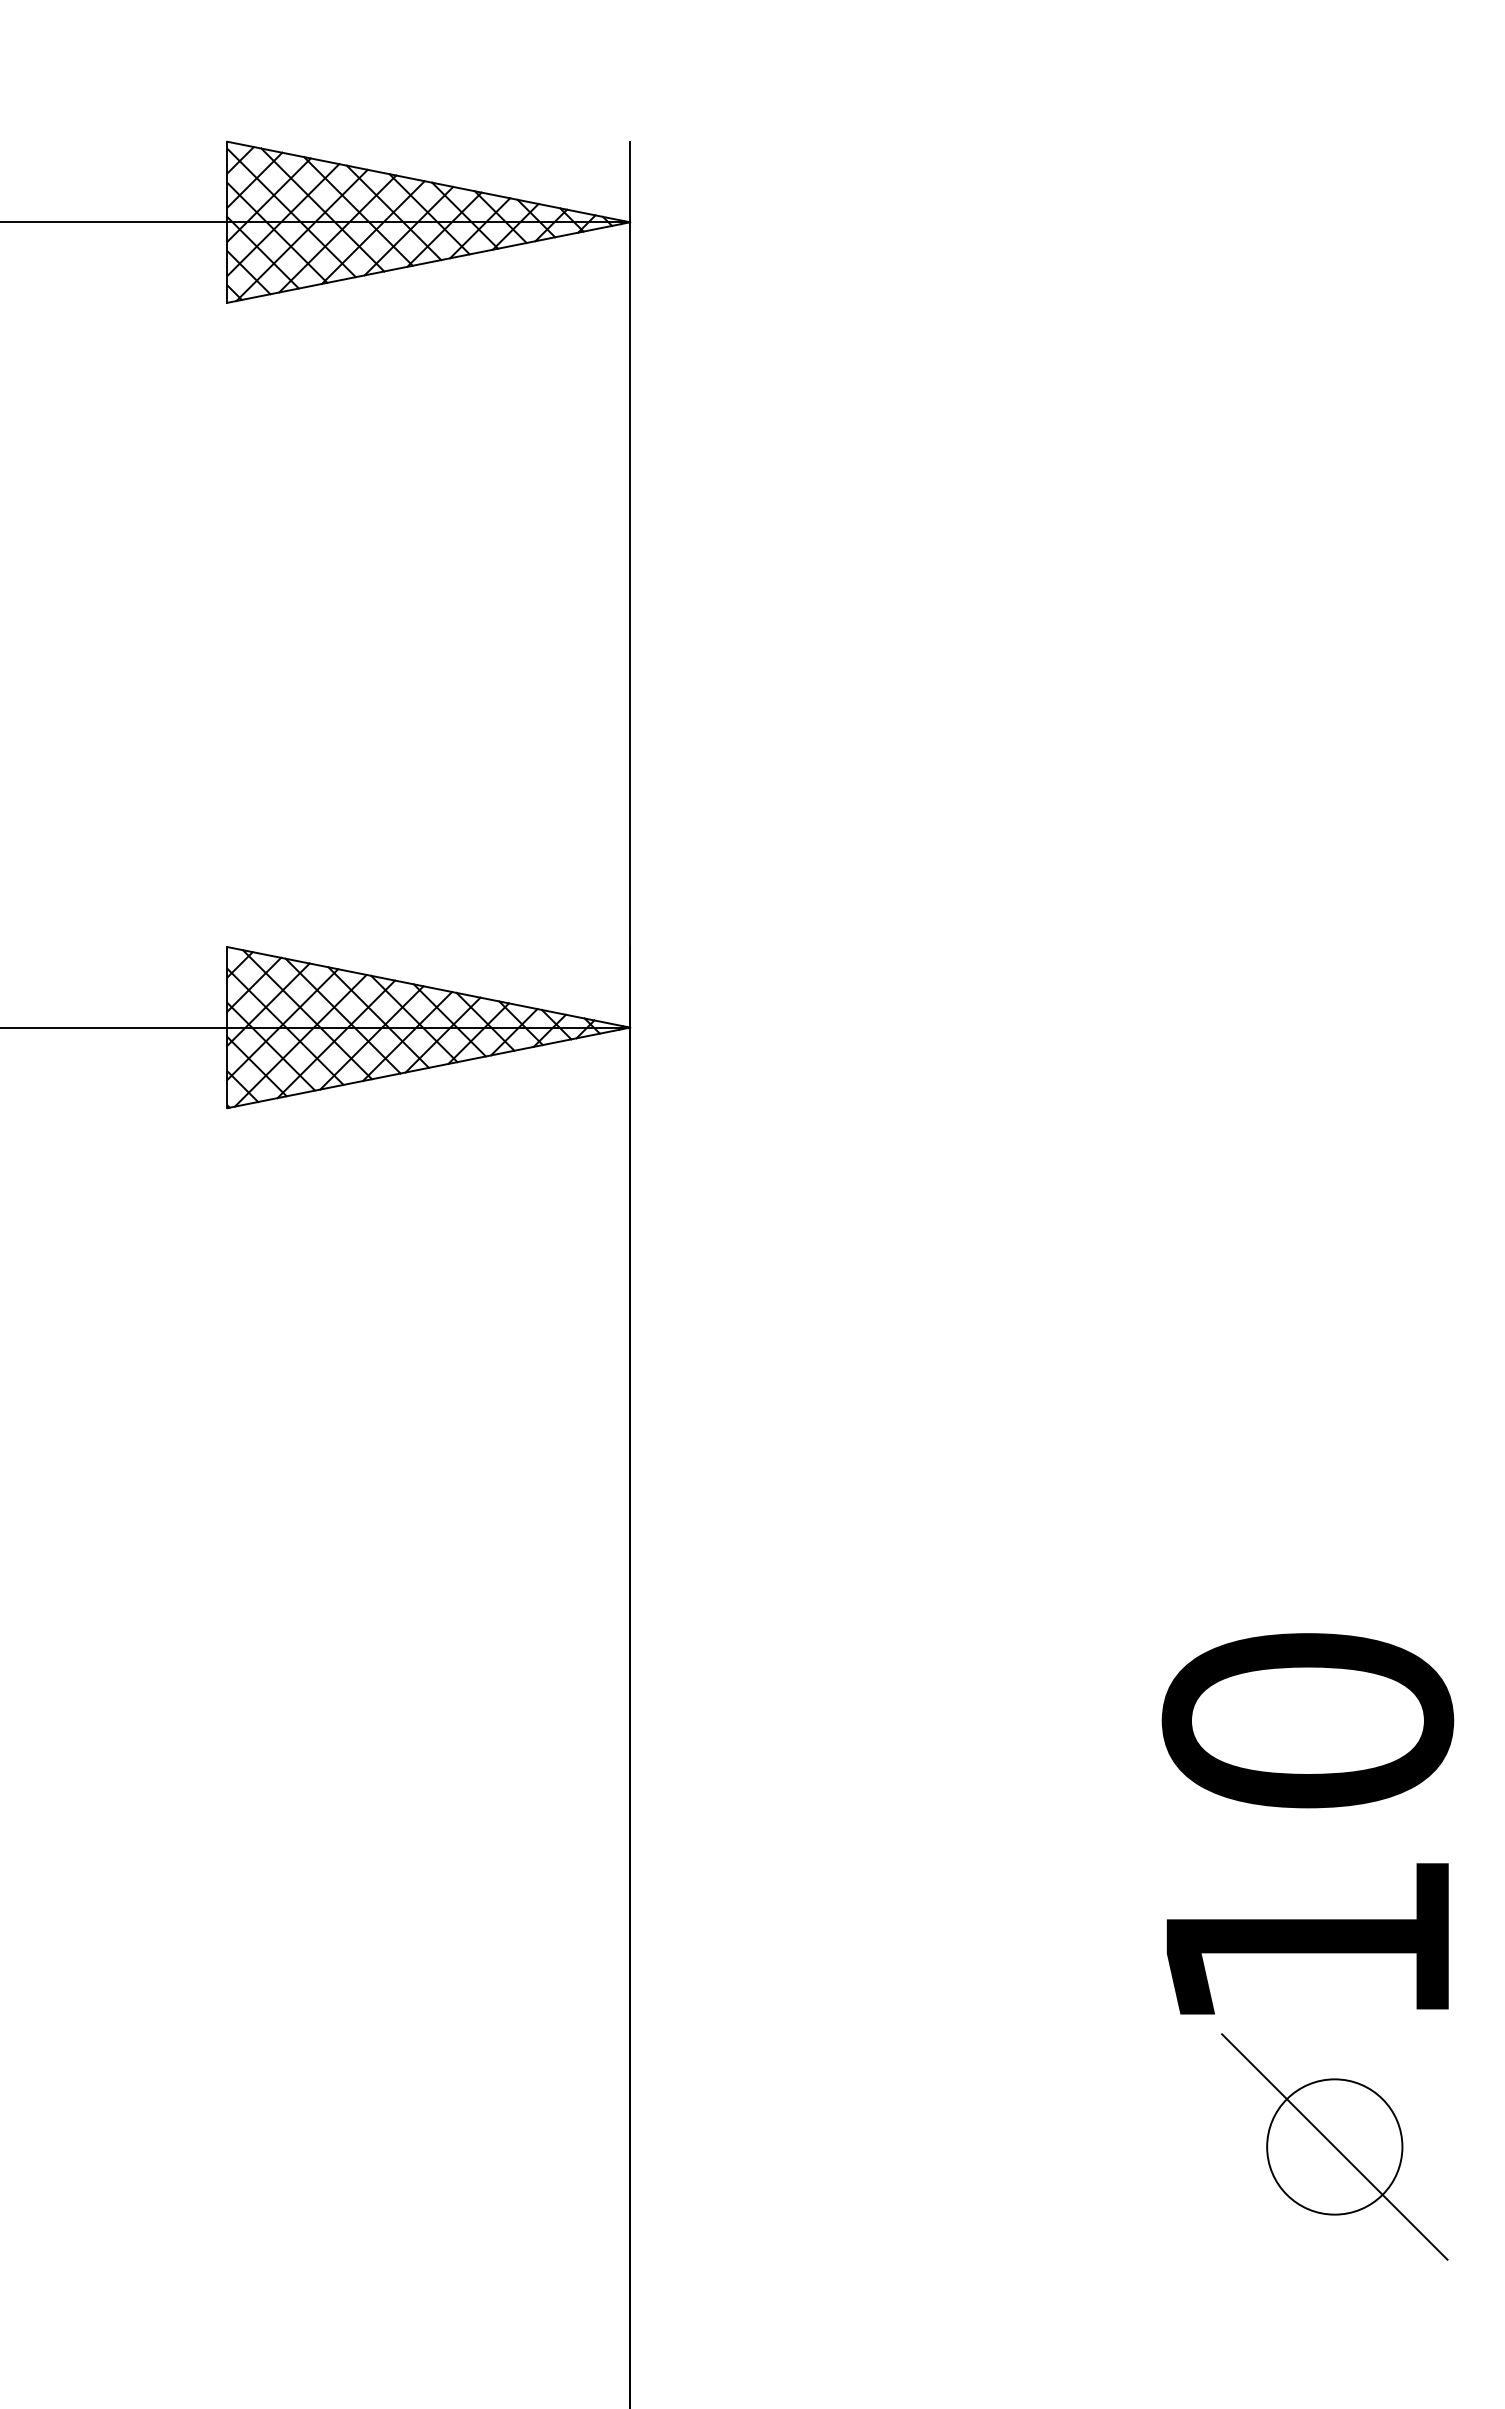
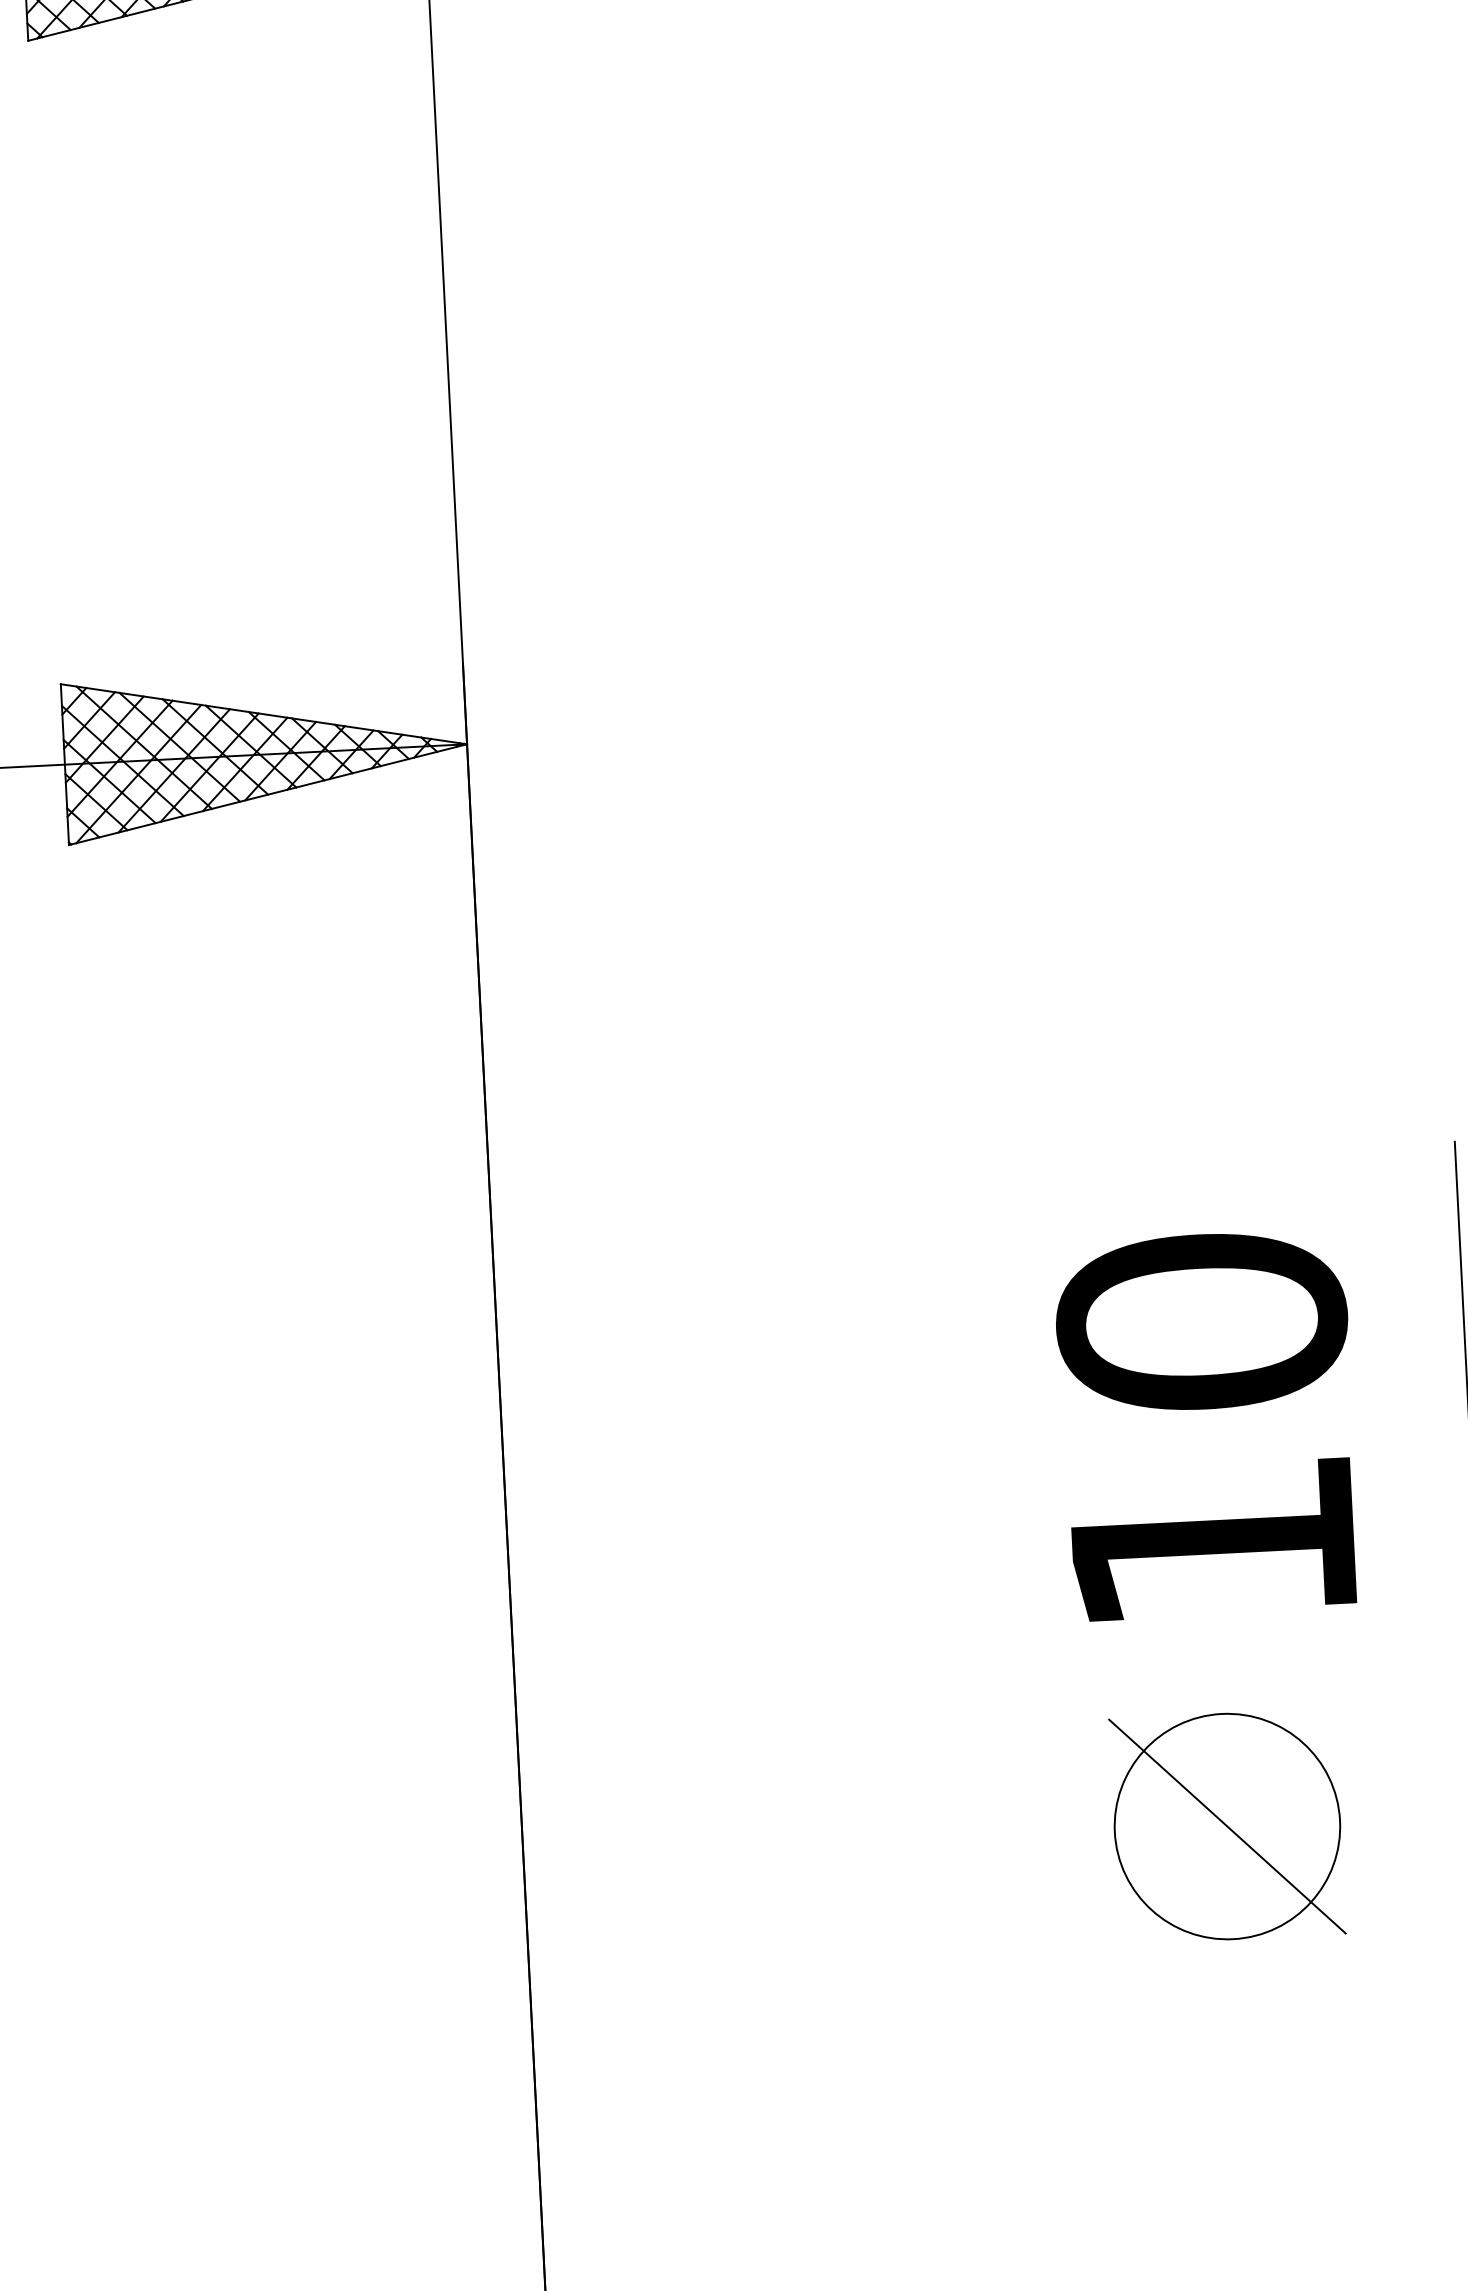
text: (1307, 1823) -> (1206, 1424), moved
circle: (1334, 2146) -> (1227, 1826), size x1.67

